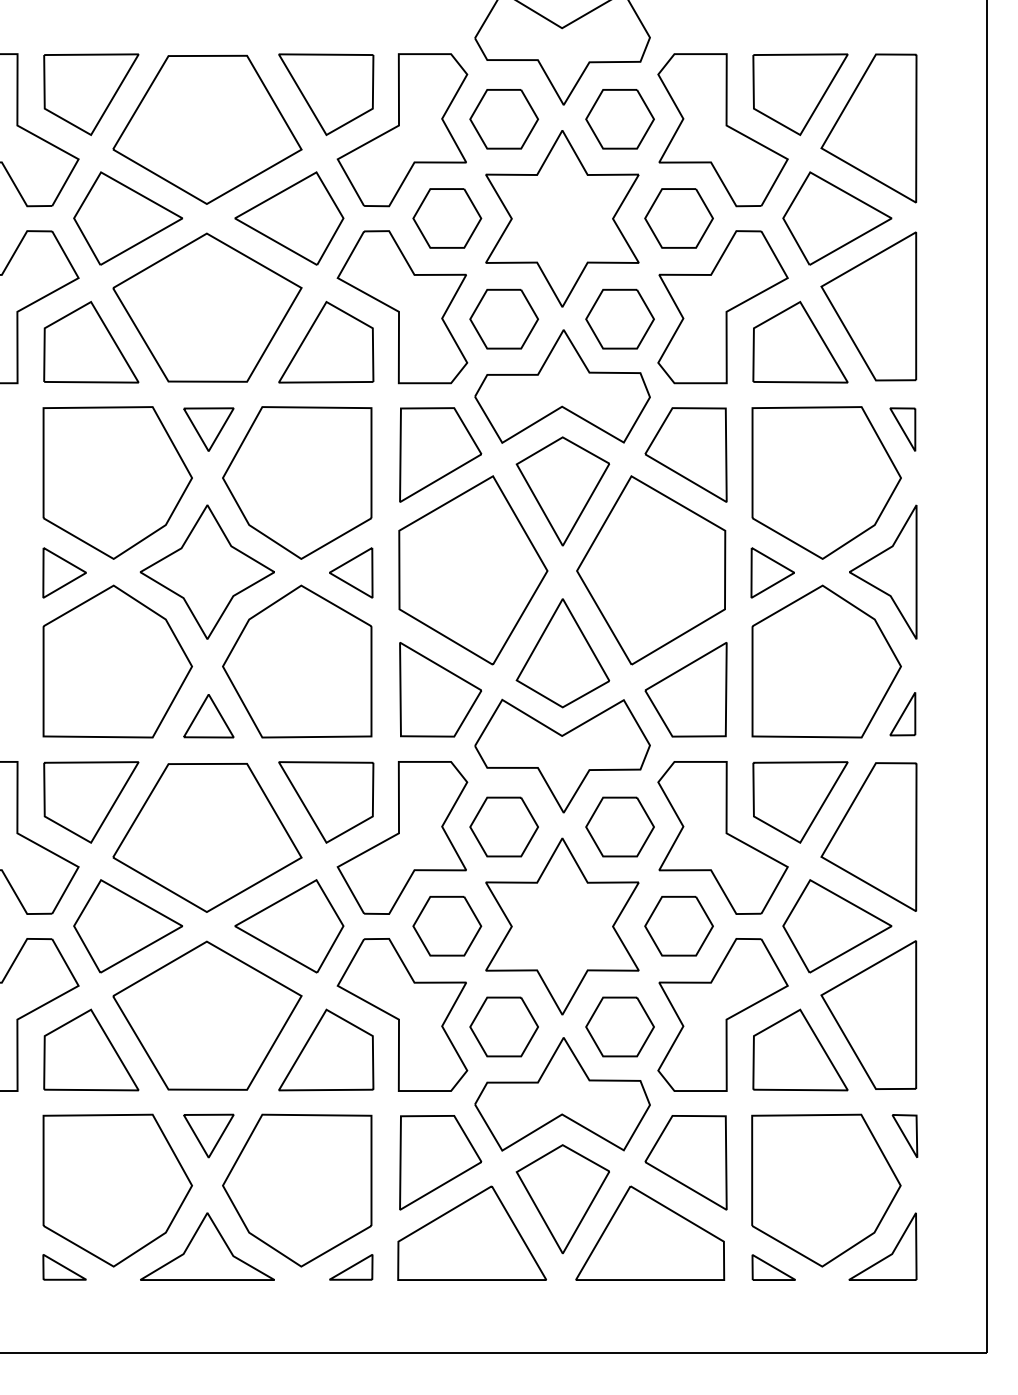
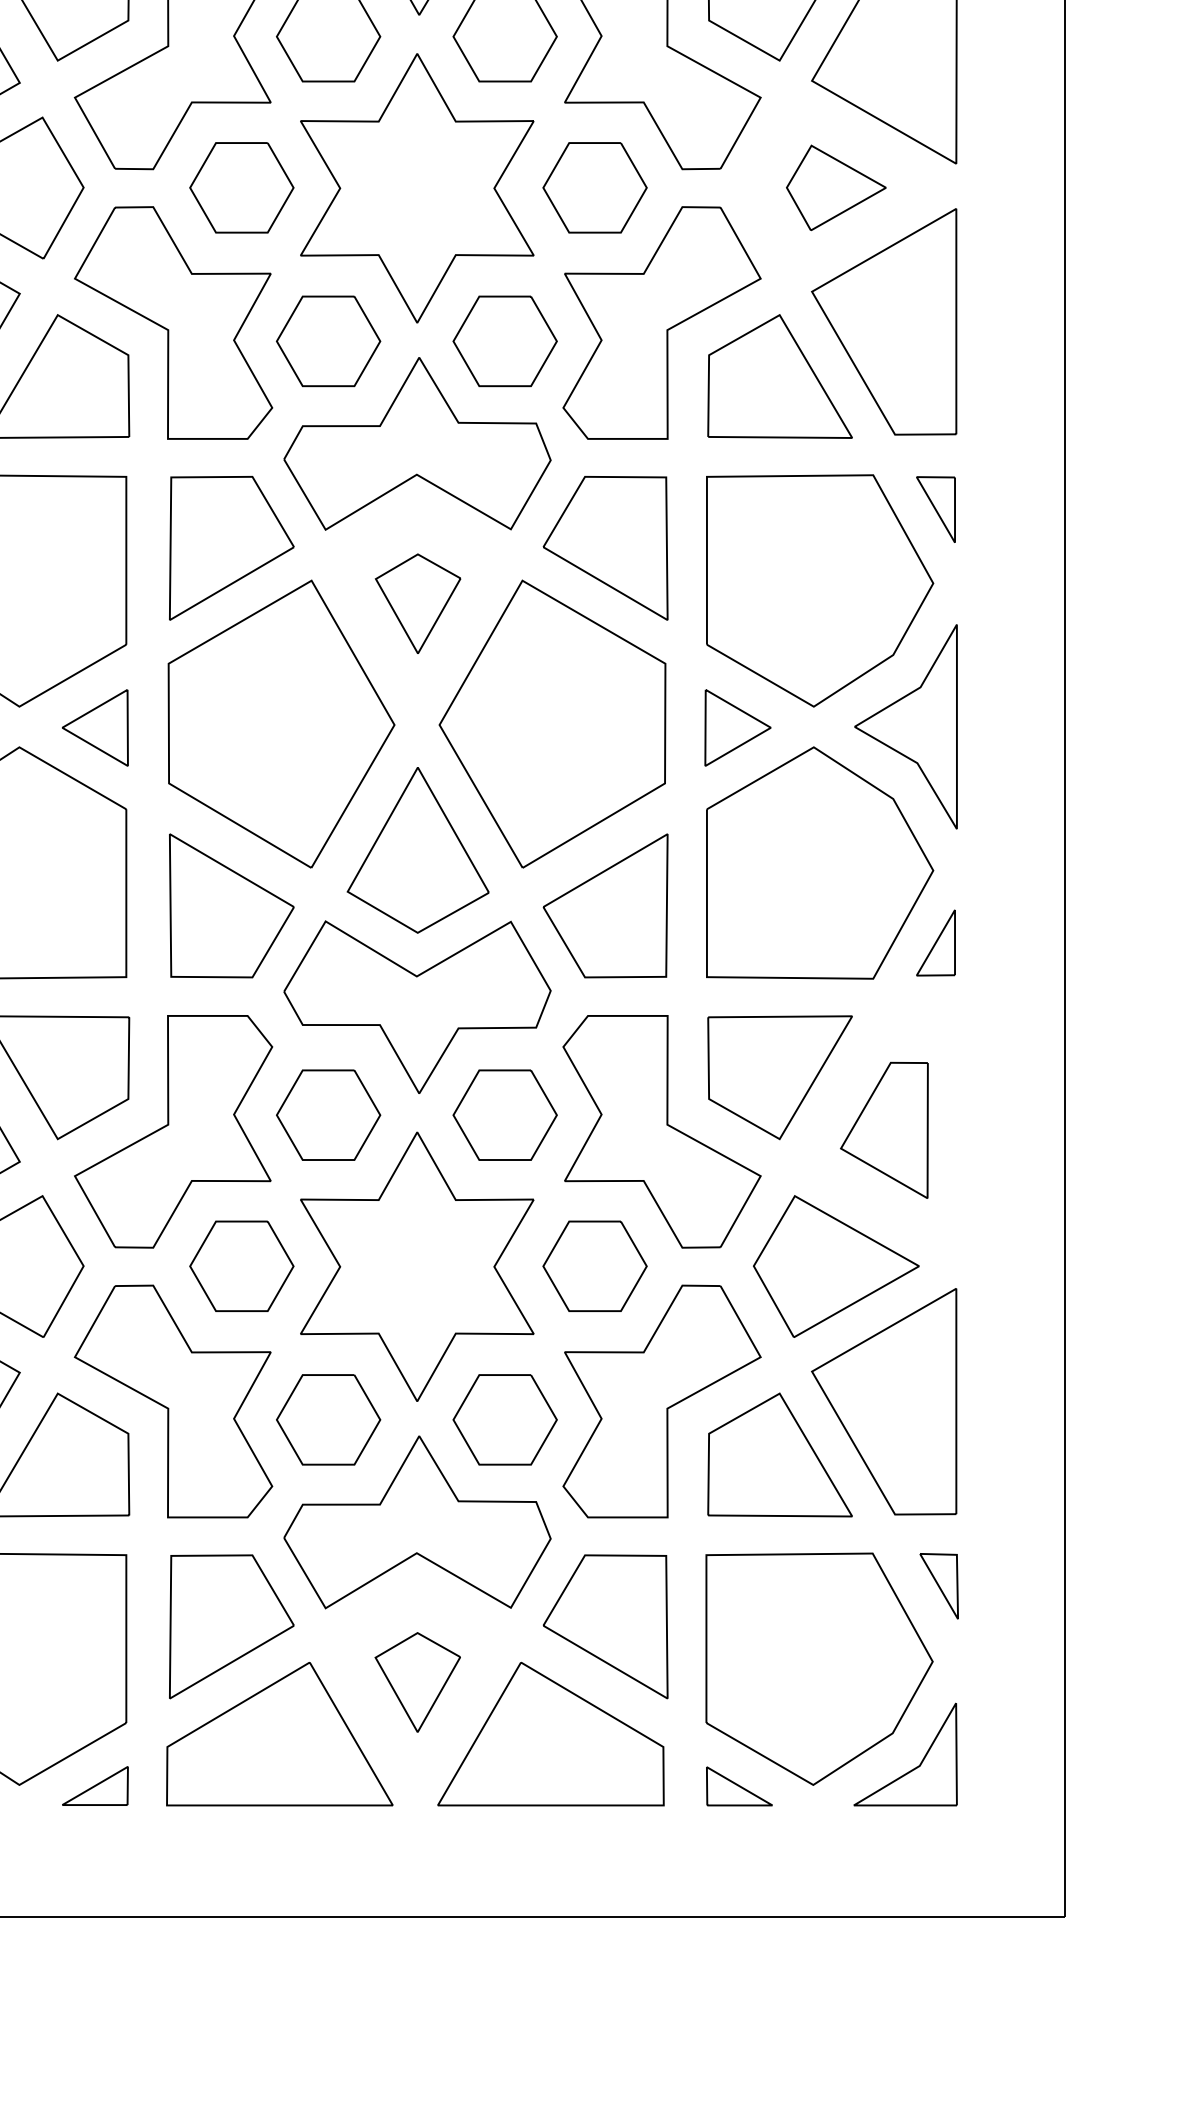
part: (837, 218) -> (836, 187), size x0.6
part: (562, 491) -> (417, 603), size x0.6
part: (868, 836) -> (883, 1129), size x0.6
part: (562, 1199) -> (417, 1682), size x0.6

